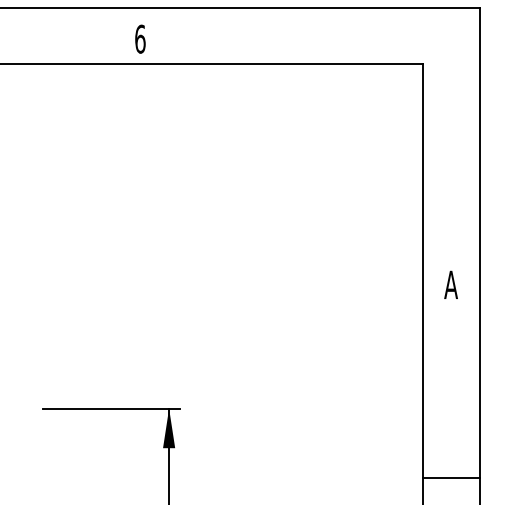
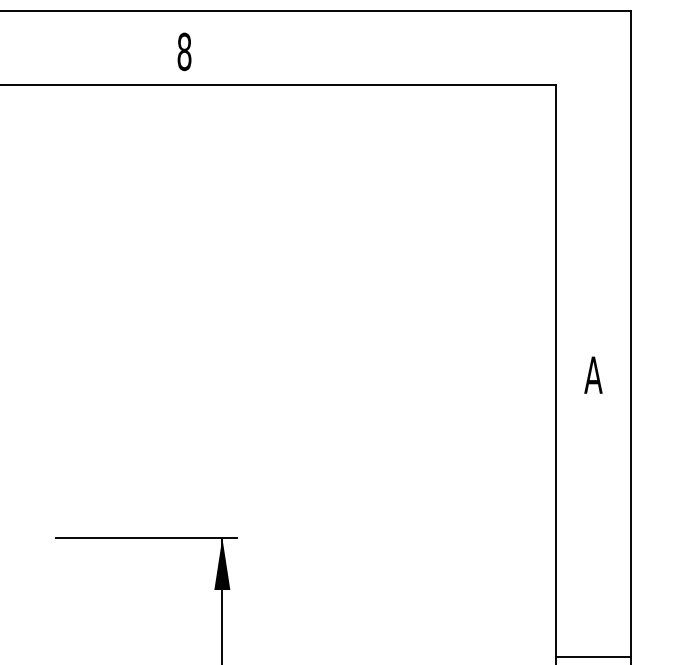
text: (140, 38) -> (184, 51), 6 -> 8
line: (451, 478) -> (593, 657), moved

